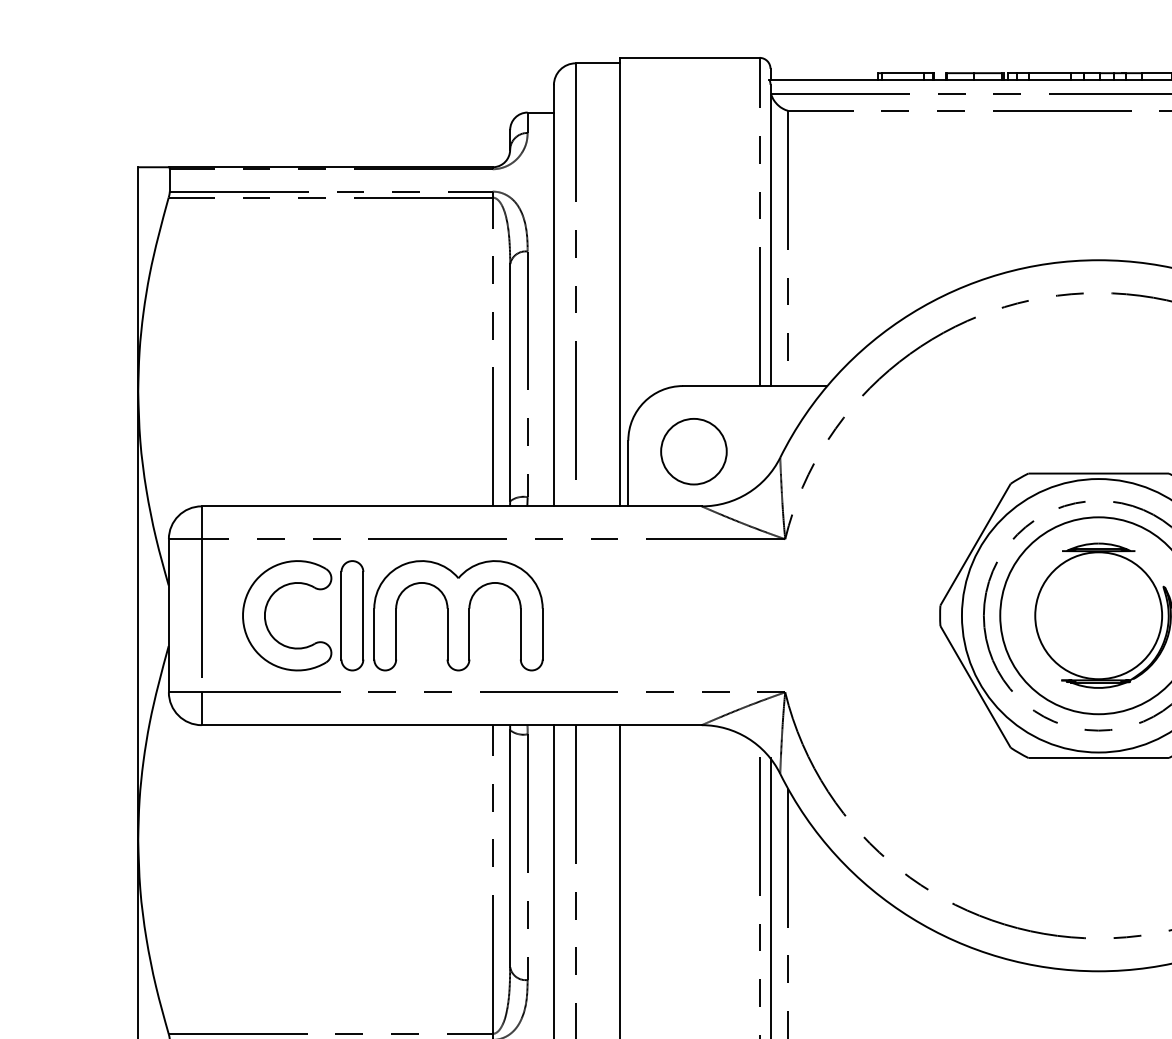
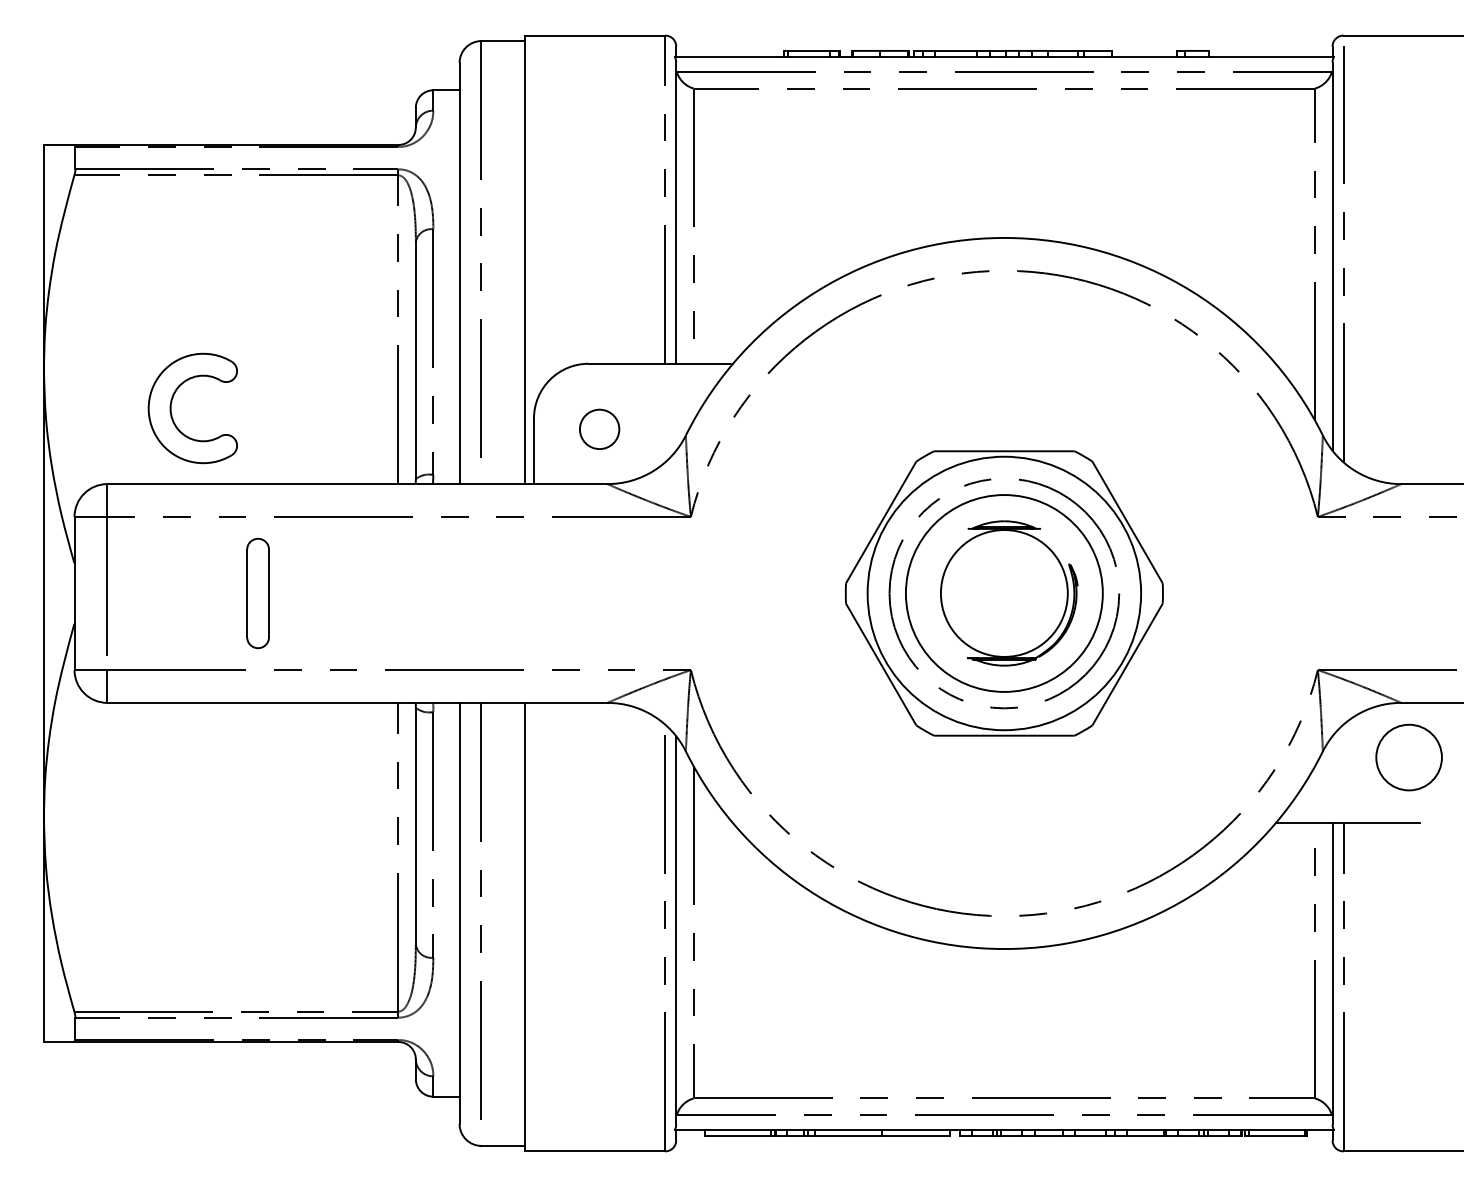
circle: (693, 451) -> (599, 429), size x0.6
part: (266, 609) -> (172, 402), moved
part: (458, 615) -> (364, 593), removed

